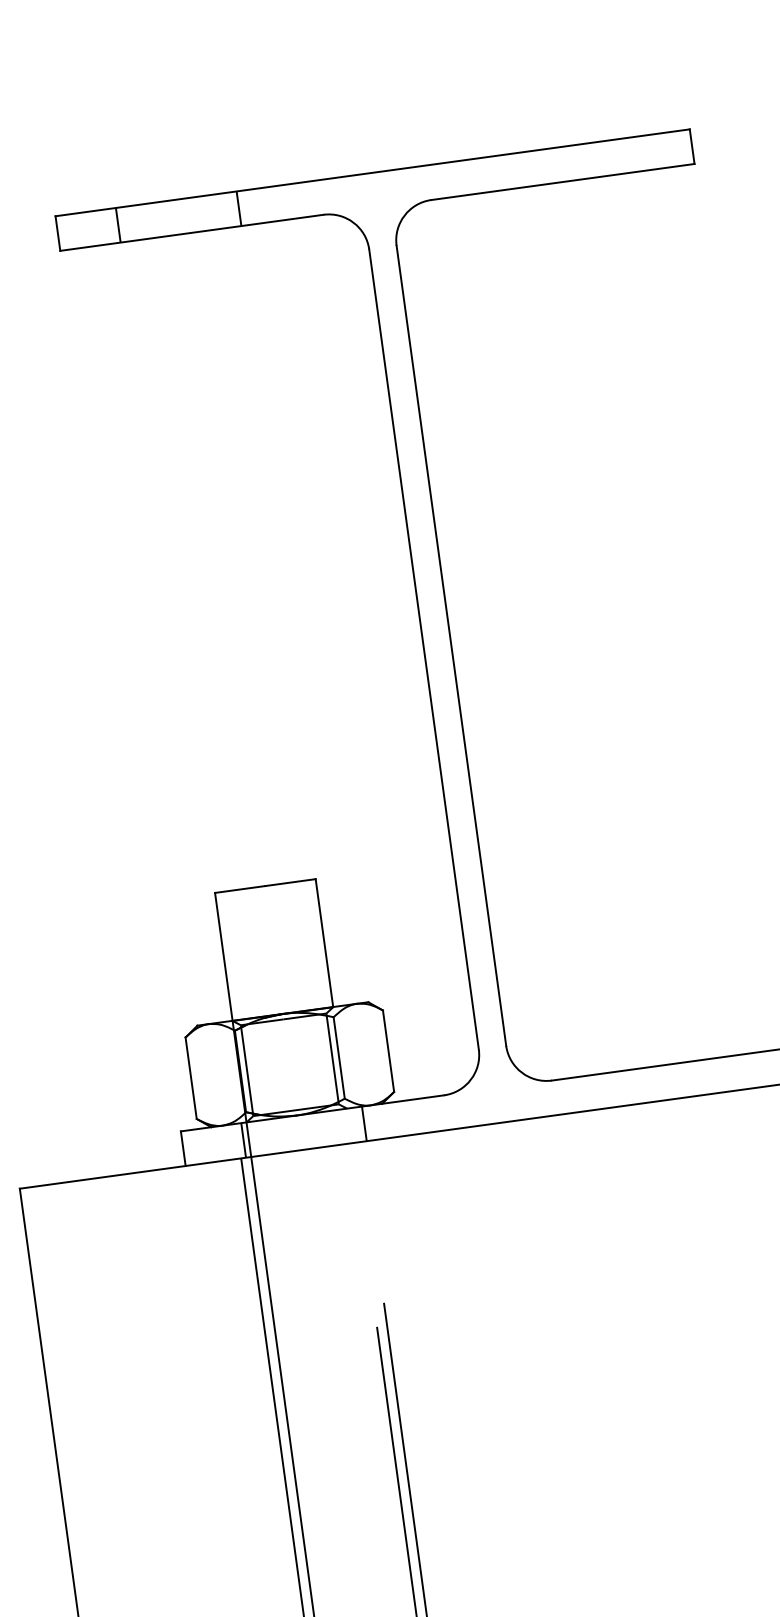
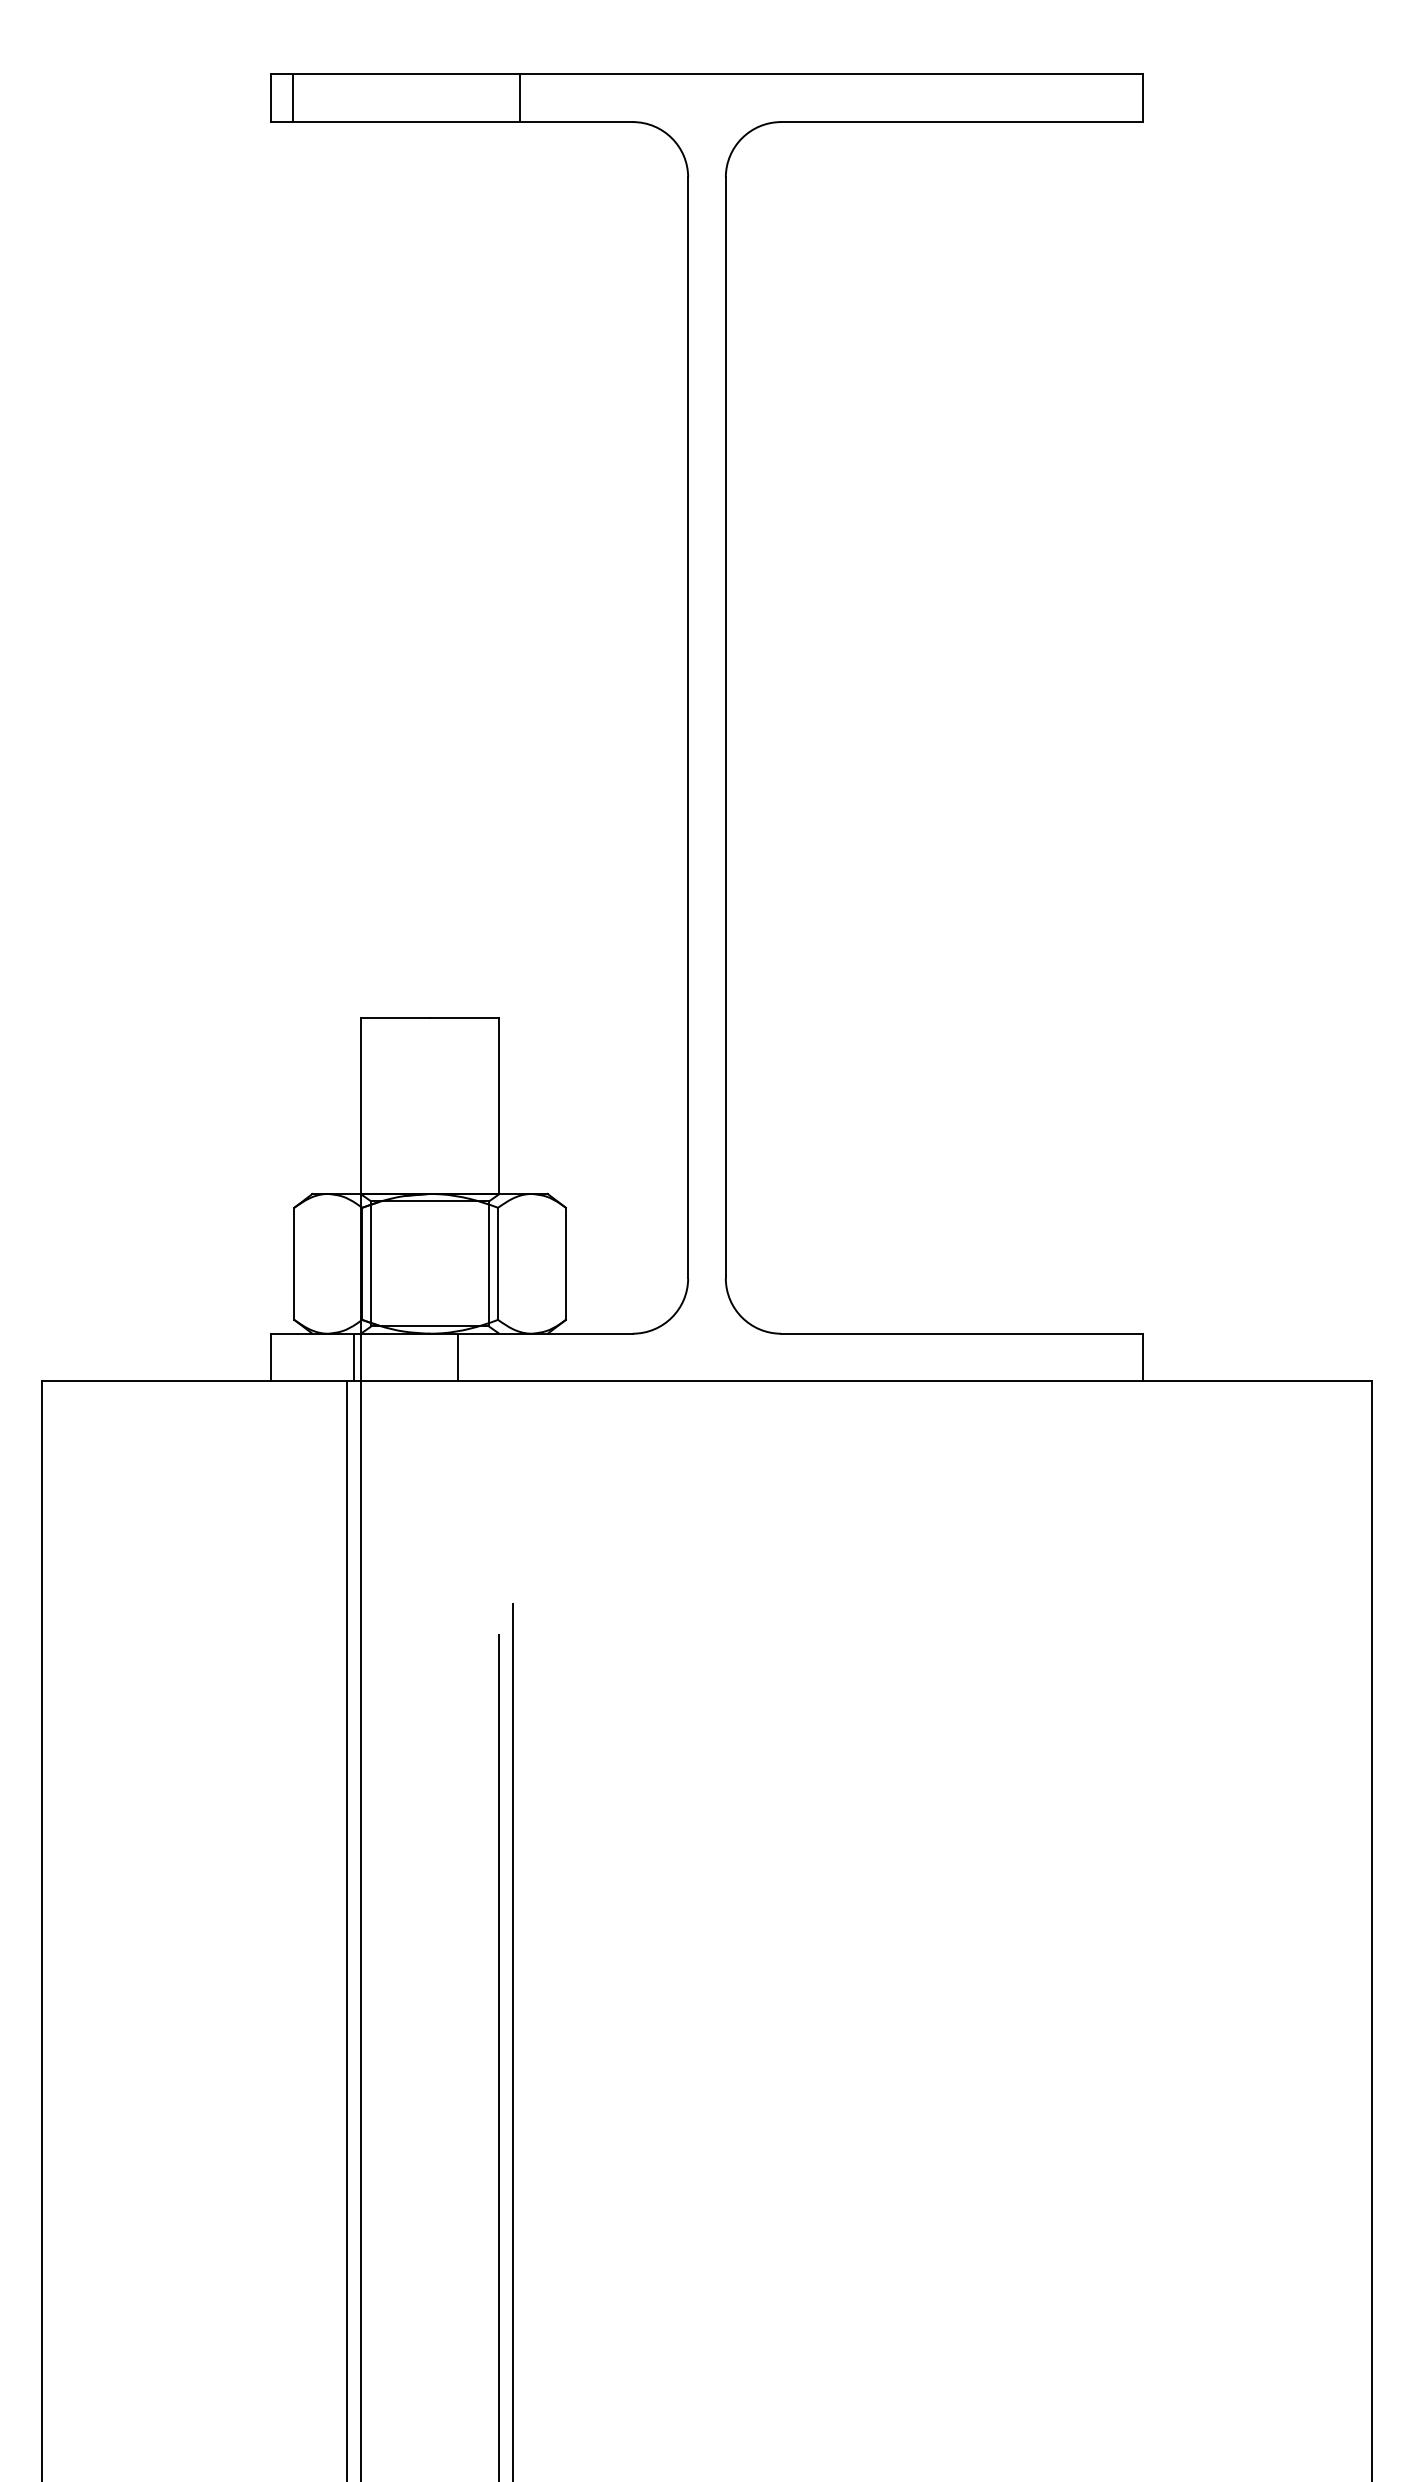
line: (118, 225) -> (292, 98), moved
line: (364, 1123) -> (457, 1357), moved

